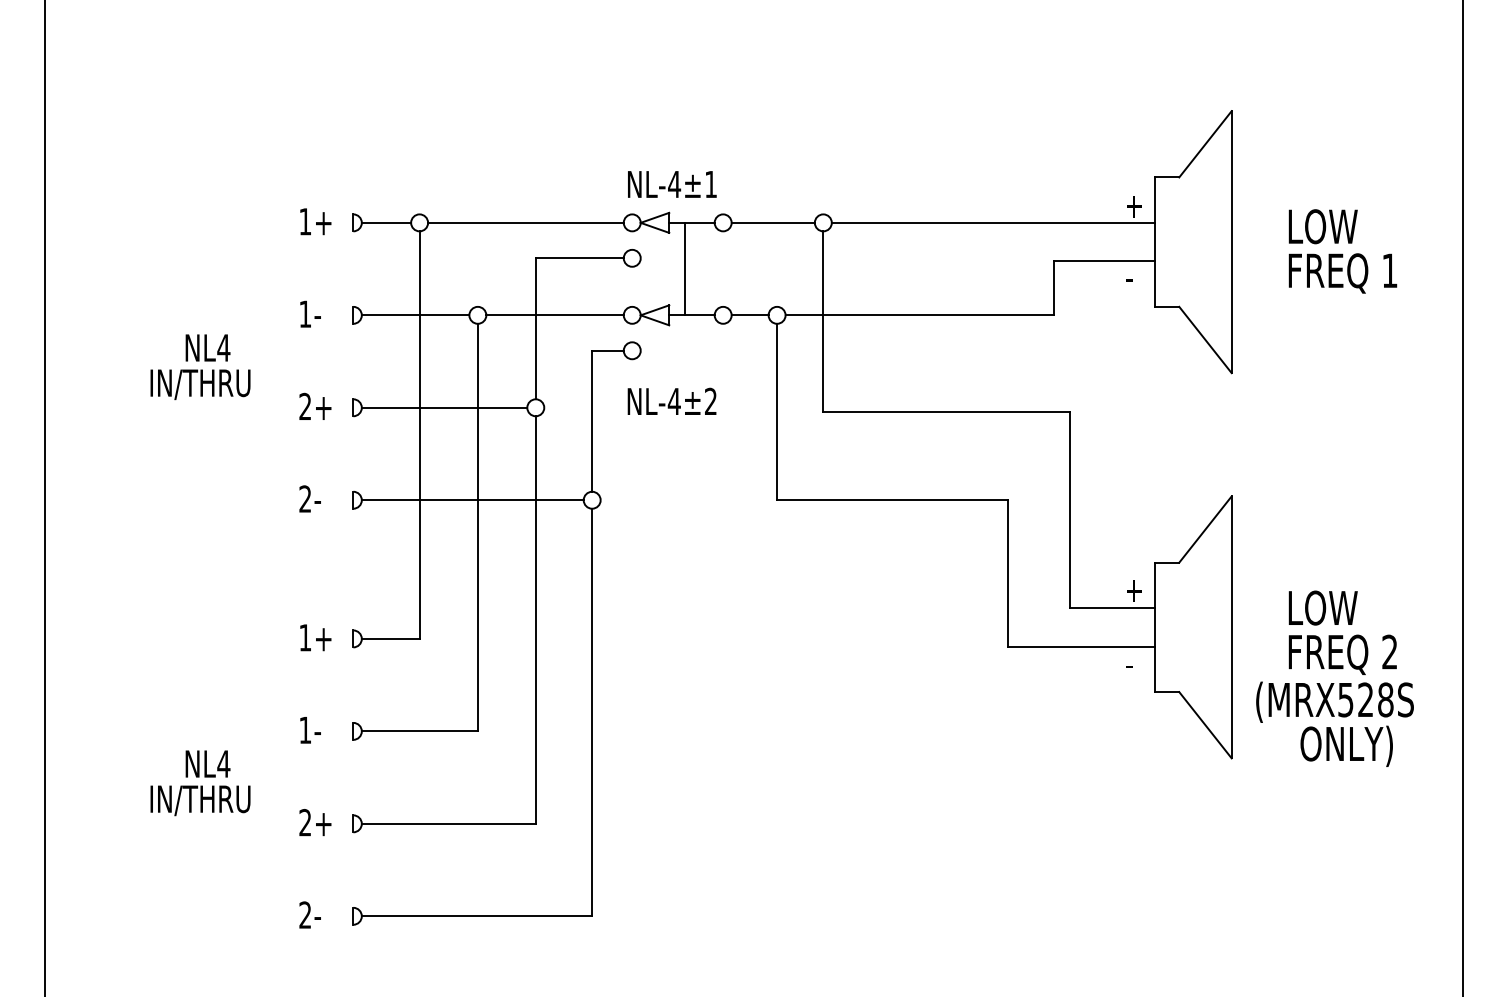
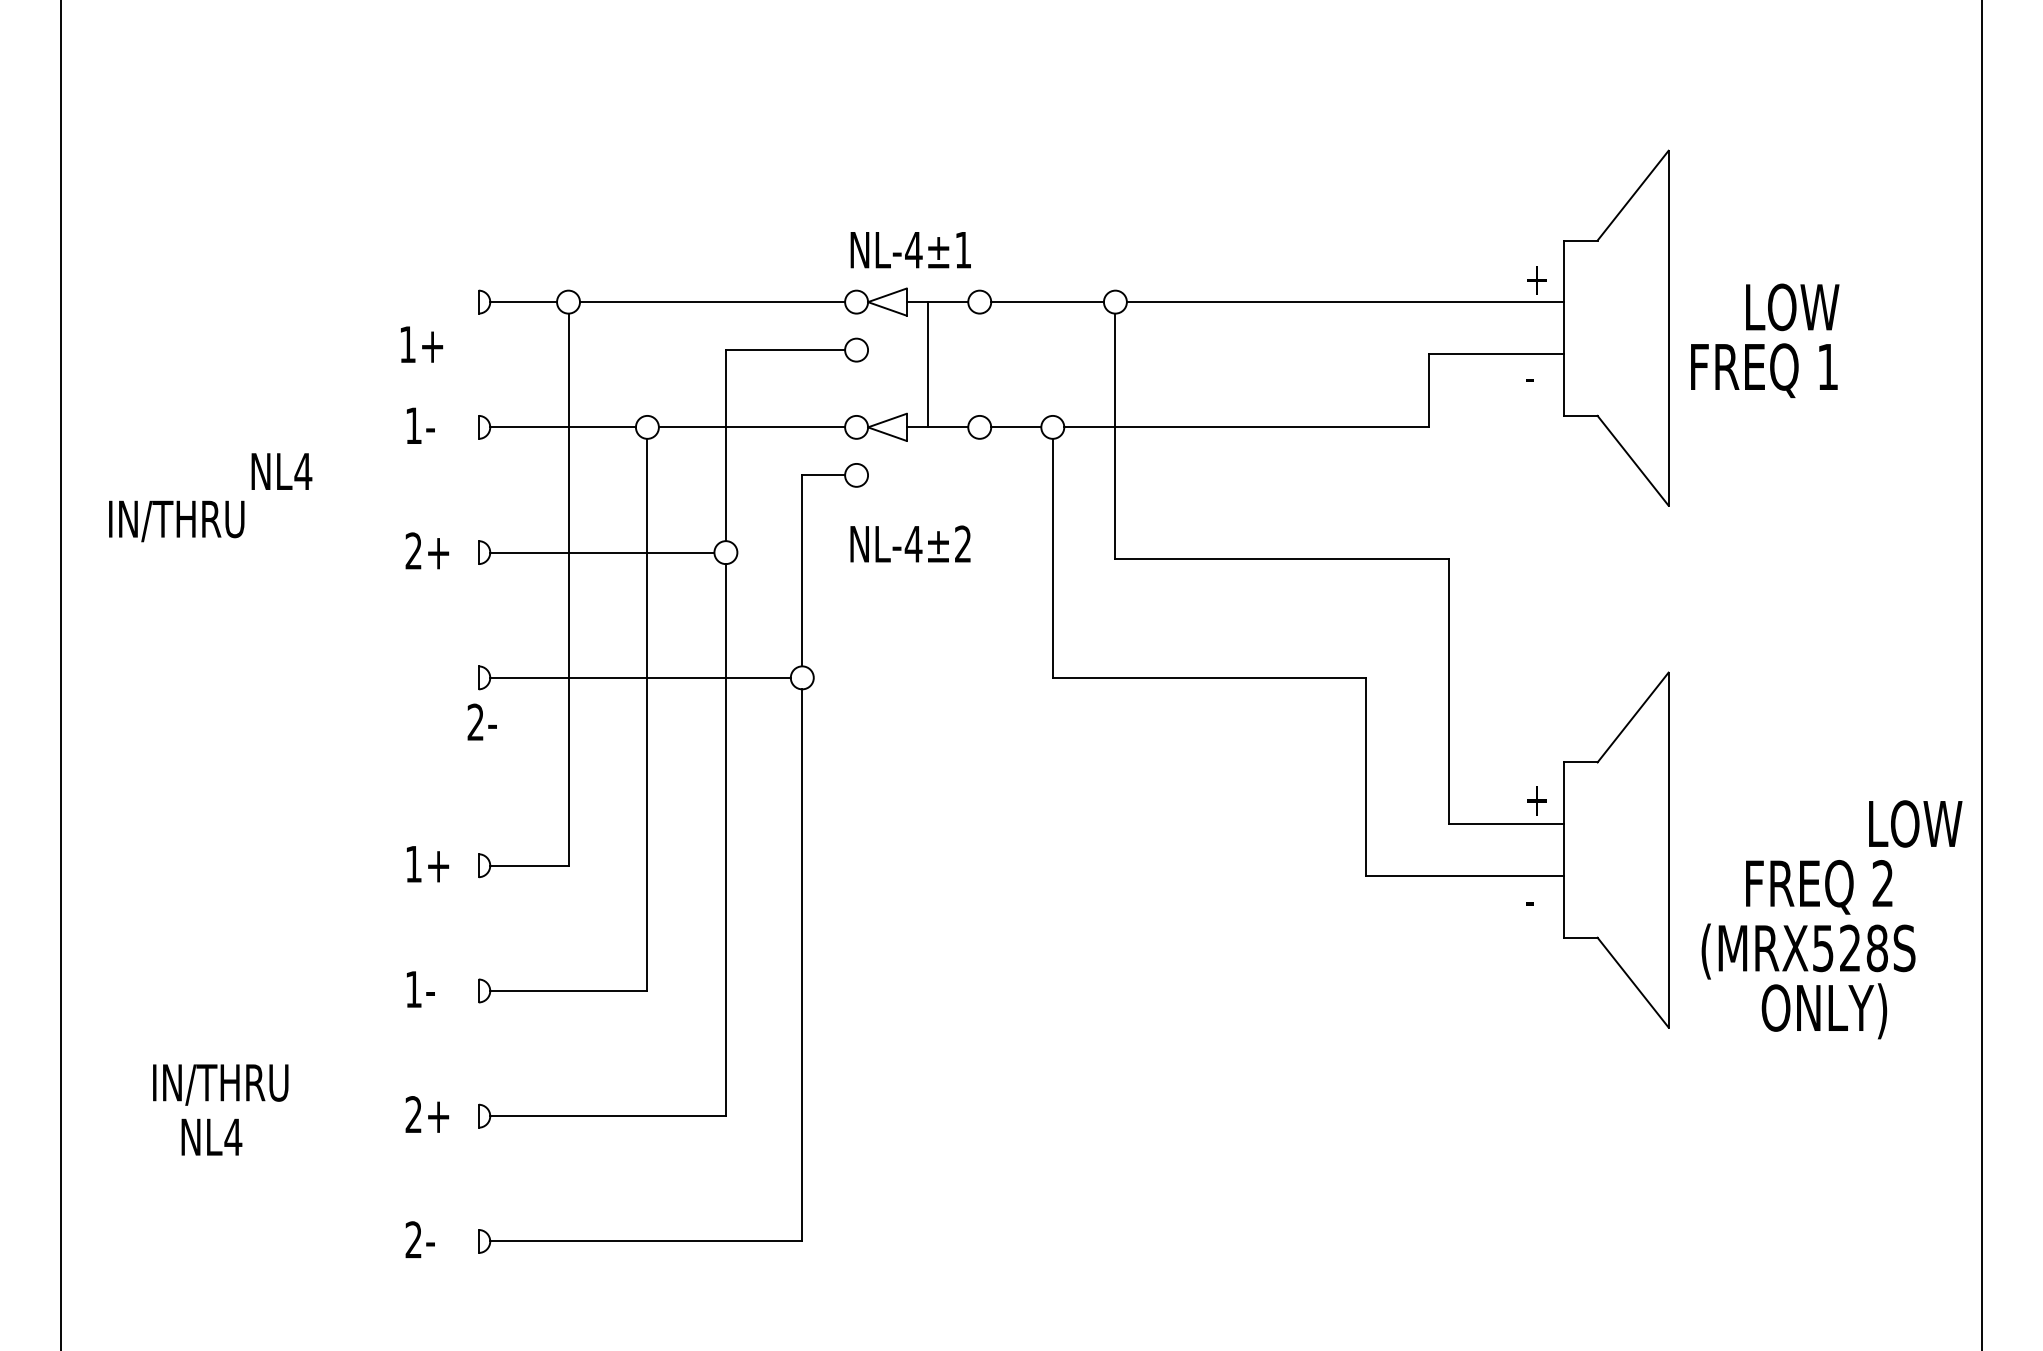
text: (316, 221) -> (422, 344), moved
text: (1343, 273) -> (1764, 370), moved
text: (200, 384) -> (176, 521), moved
text: (309, 498) -> (481, 721), moved
text: (1323, 607) -> (1915, 823), moved
text: (207, 763) -> (211, 1136), moved
text: (200, 800) -> (220, 1084), moved

